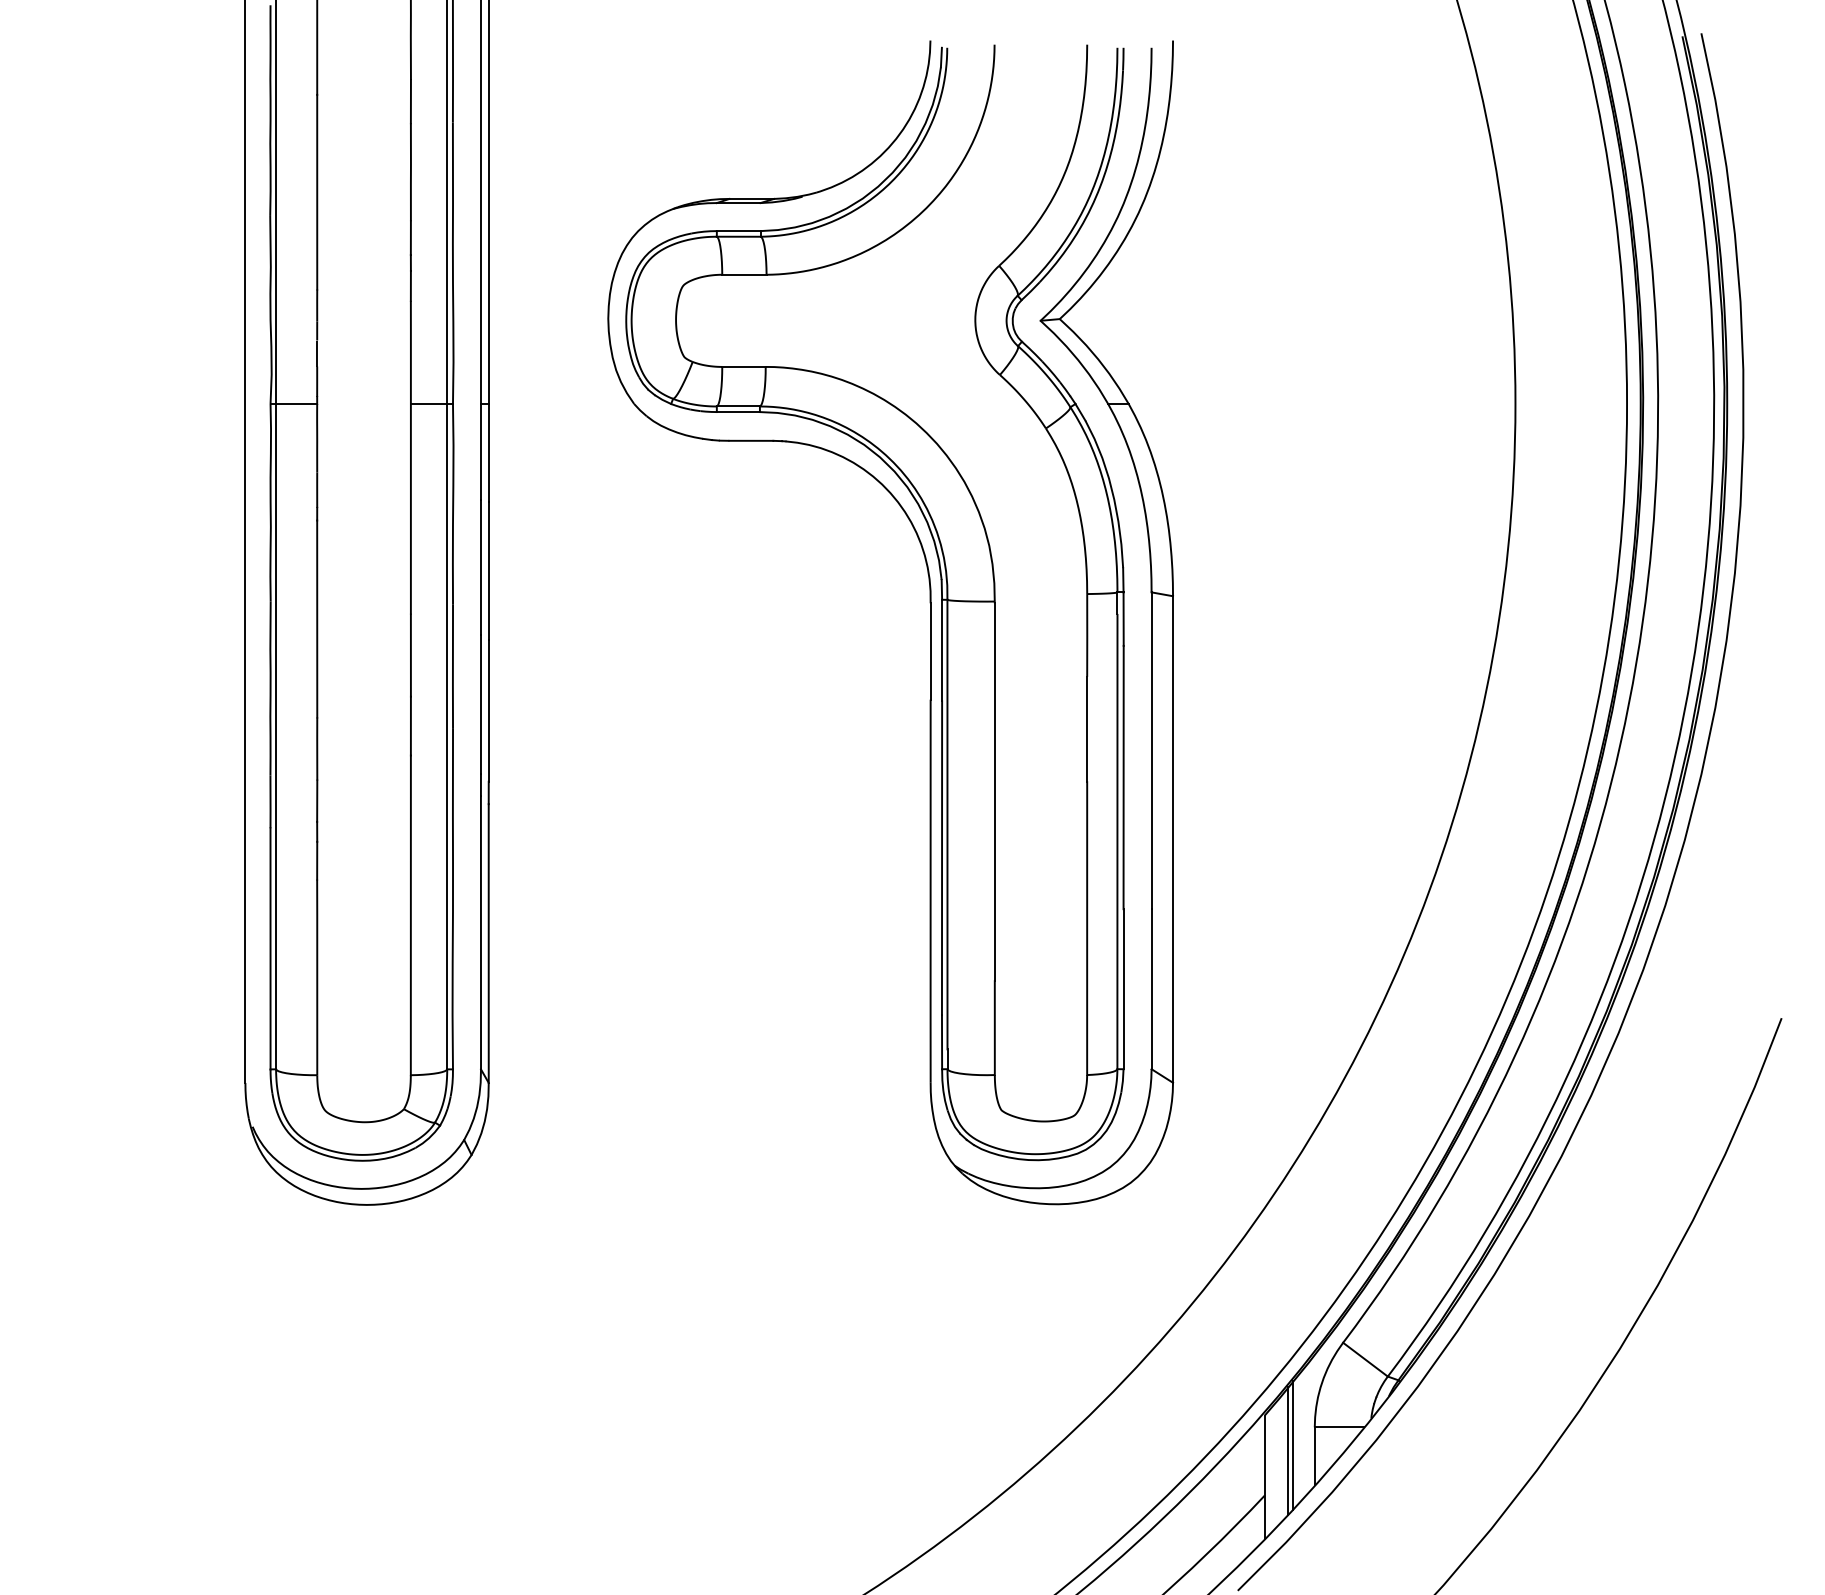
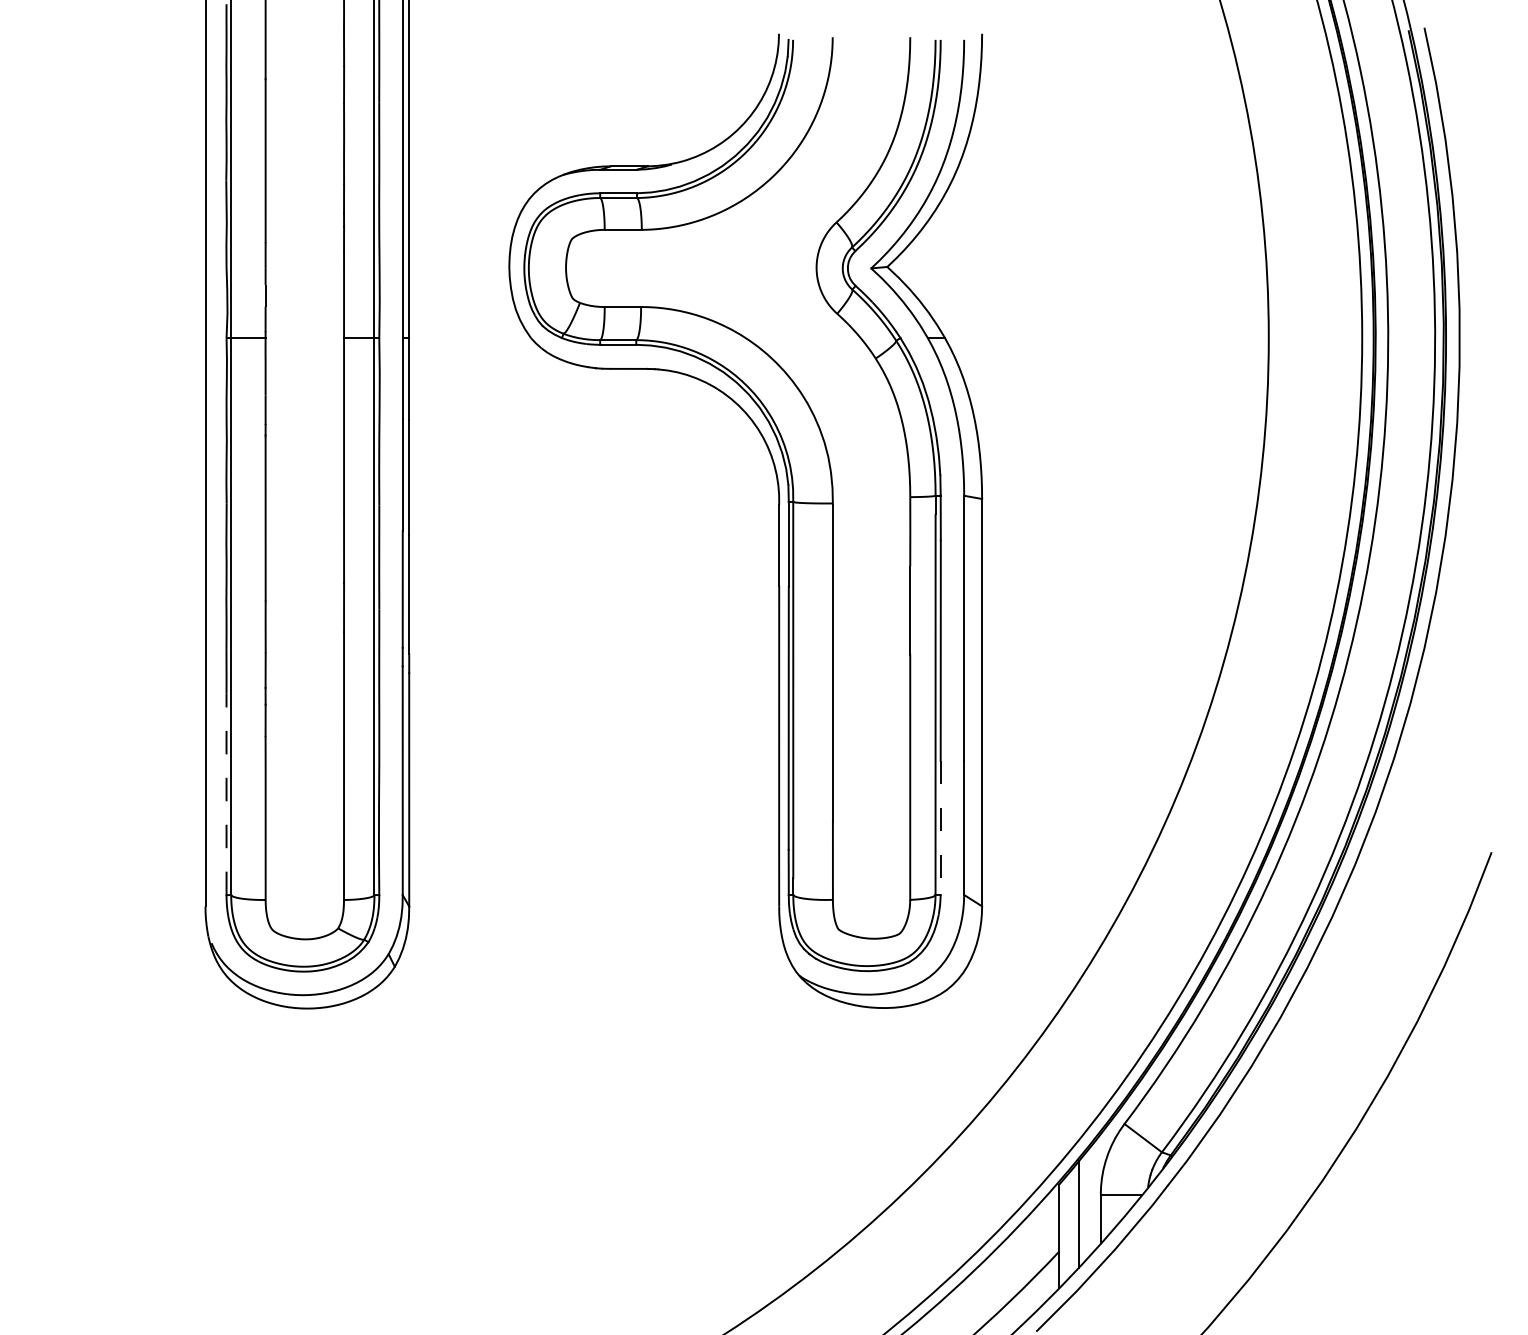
line: (270, 948) -> (226, 793), solid -> dashed
line: (1123, 989) -> (940, 828), solid -> dashed
line: (1292, 1445) -> (1082, 1210), removed

